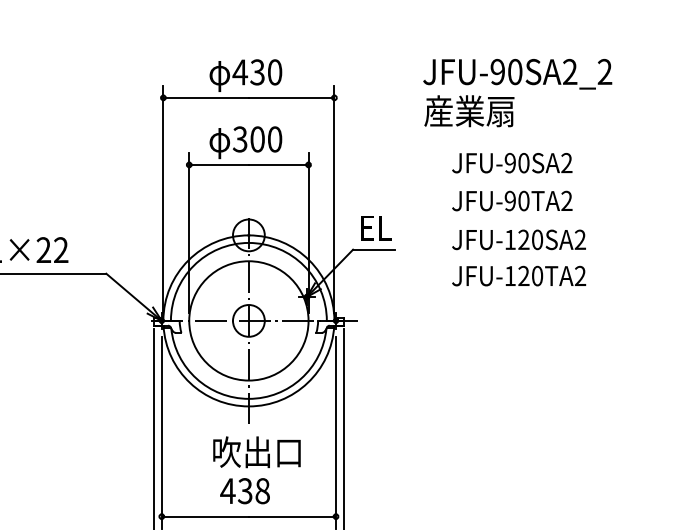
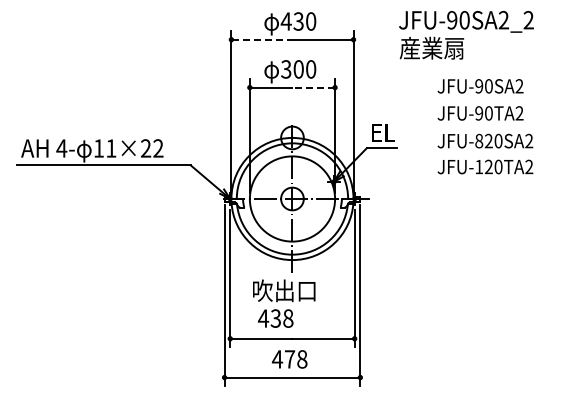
text: (517, 93) -> (466, 35), moved
line: (206, 97) -> (262, 39), solid -> dashed
line: (278, 164) -> (313, 87), solid -> dashed
text: (510, 238) -> (479, 140), JFU-120SA2 -> JFU-820SA2
text: (257, 470) -> (284, 303), moved

